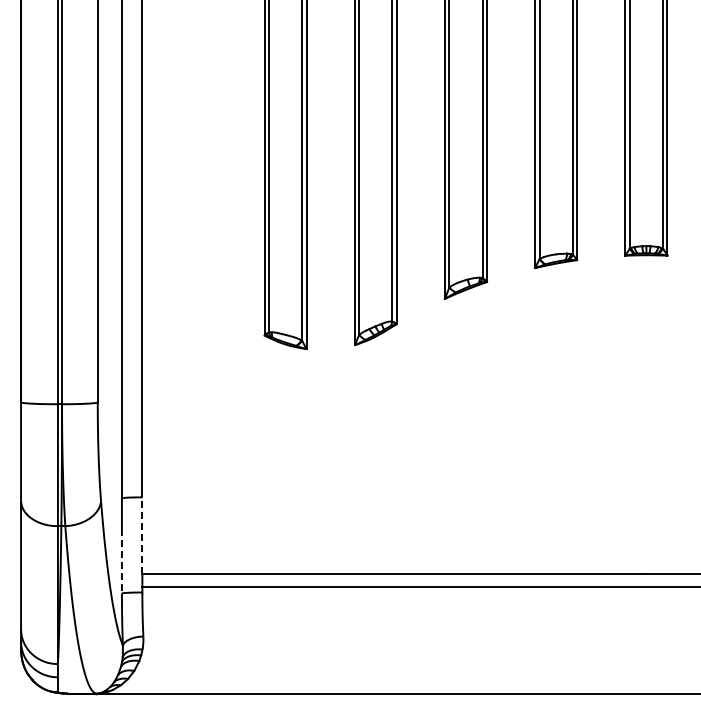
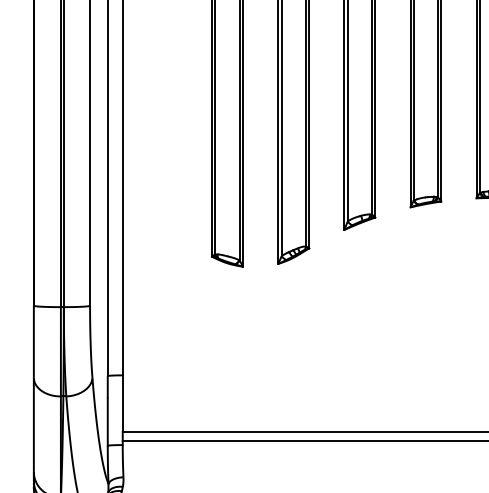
line: (142, 535) -> (122, 403), dashed -> solid
line: (121, 561) -> (107, 422), dashed -> solid

